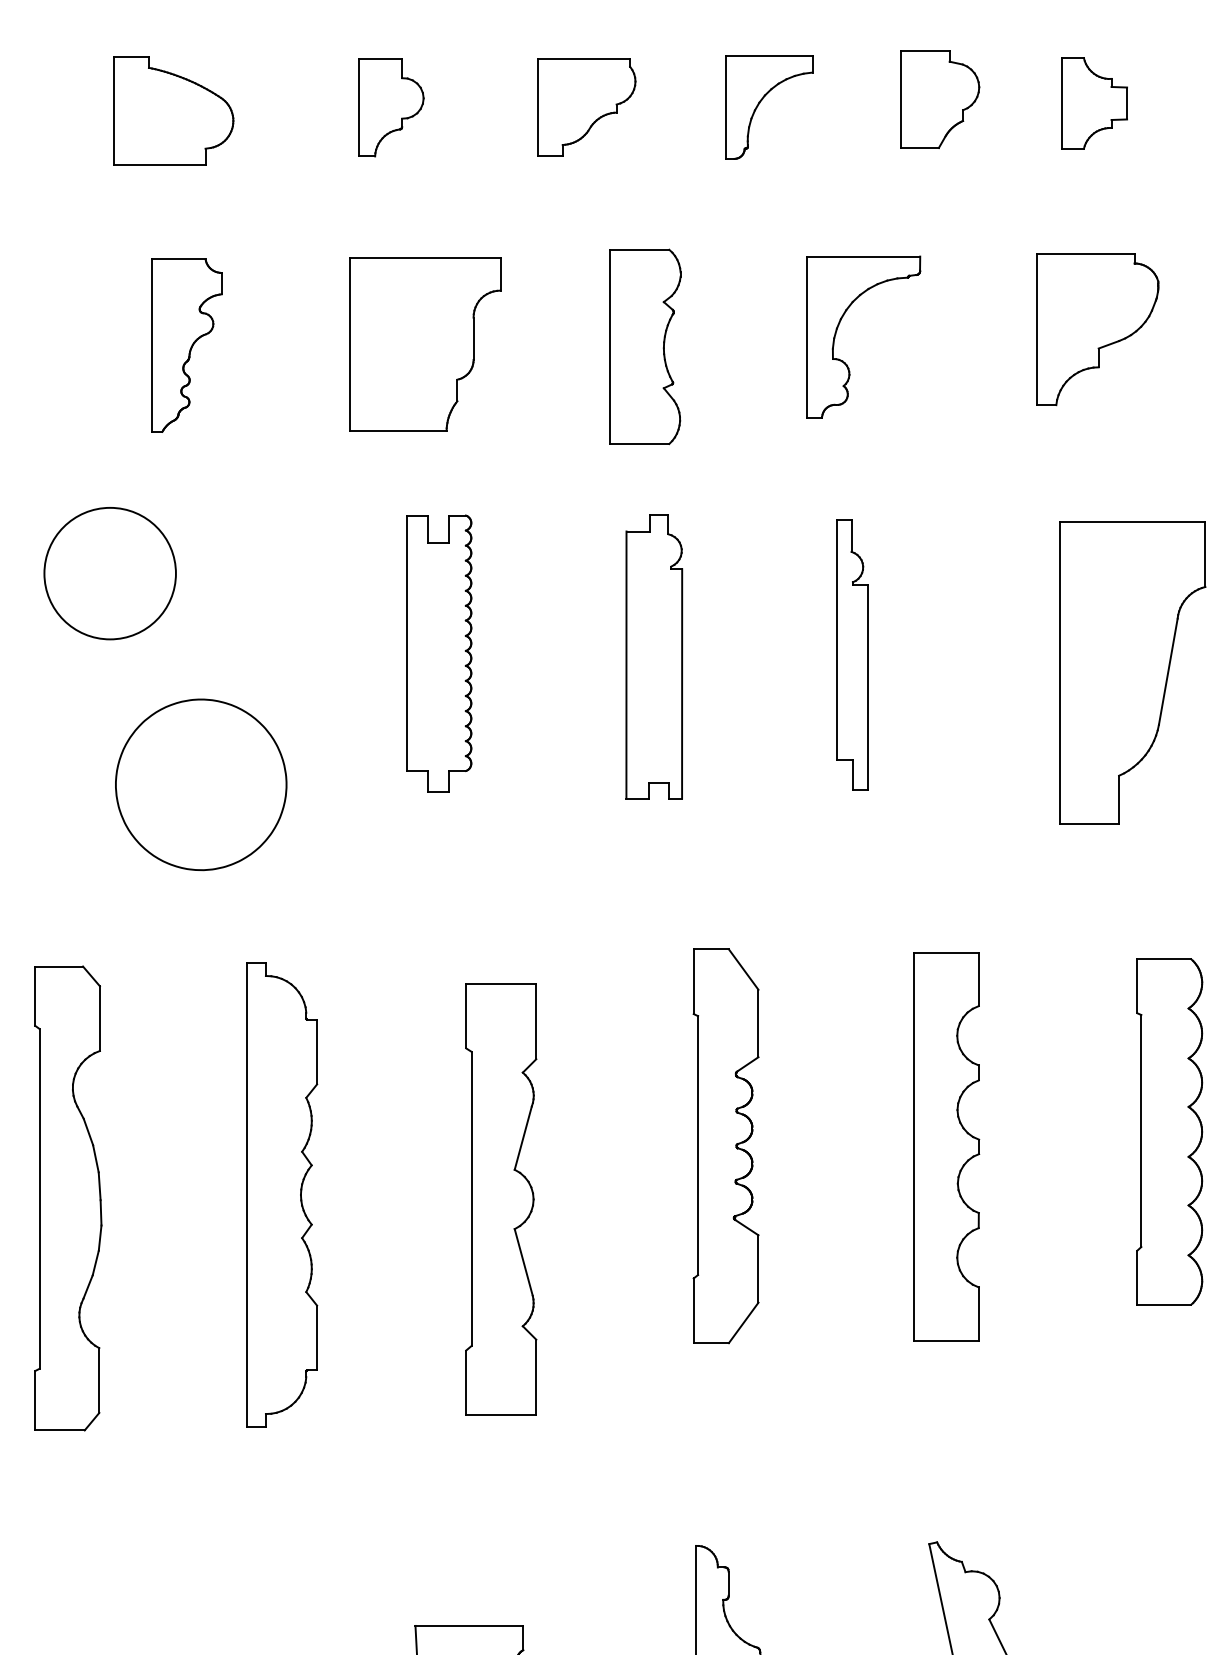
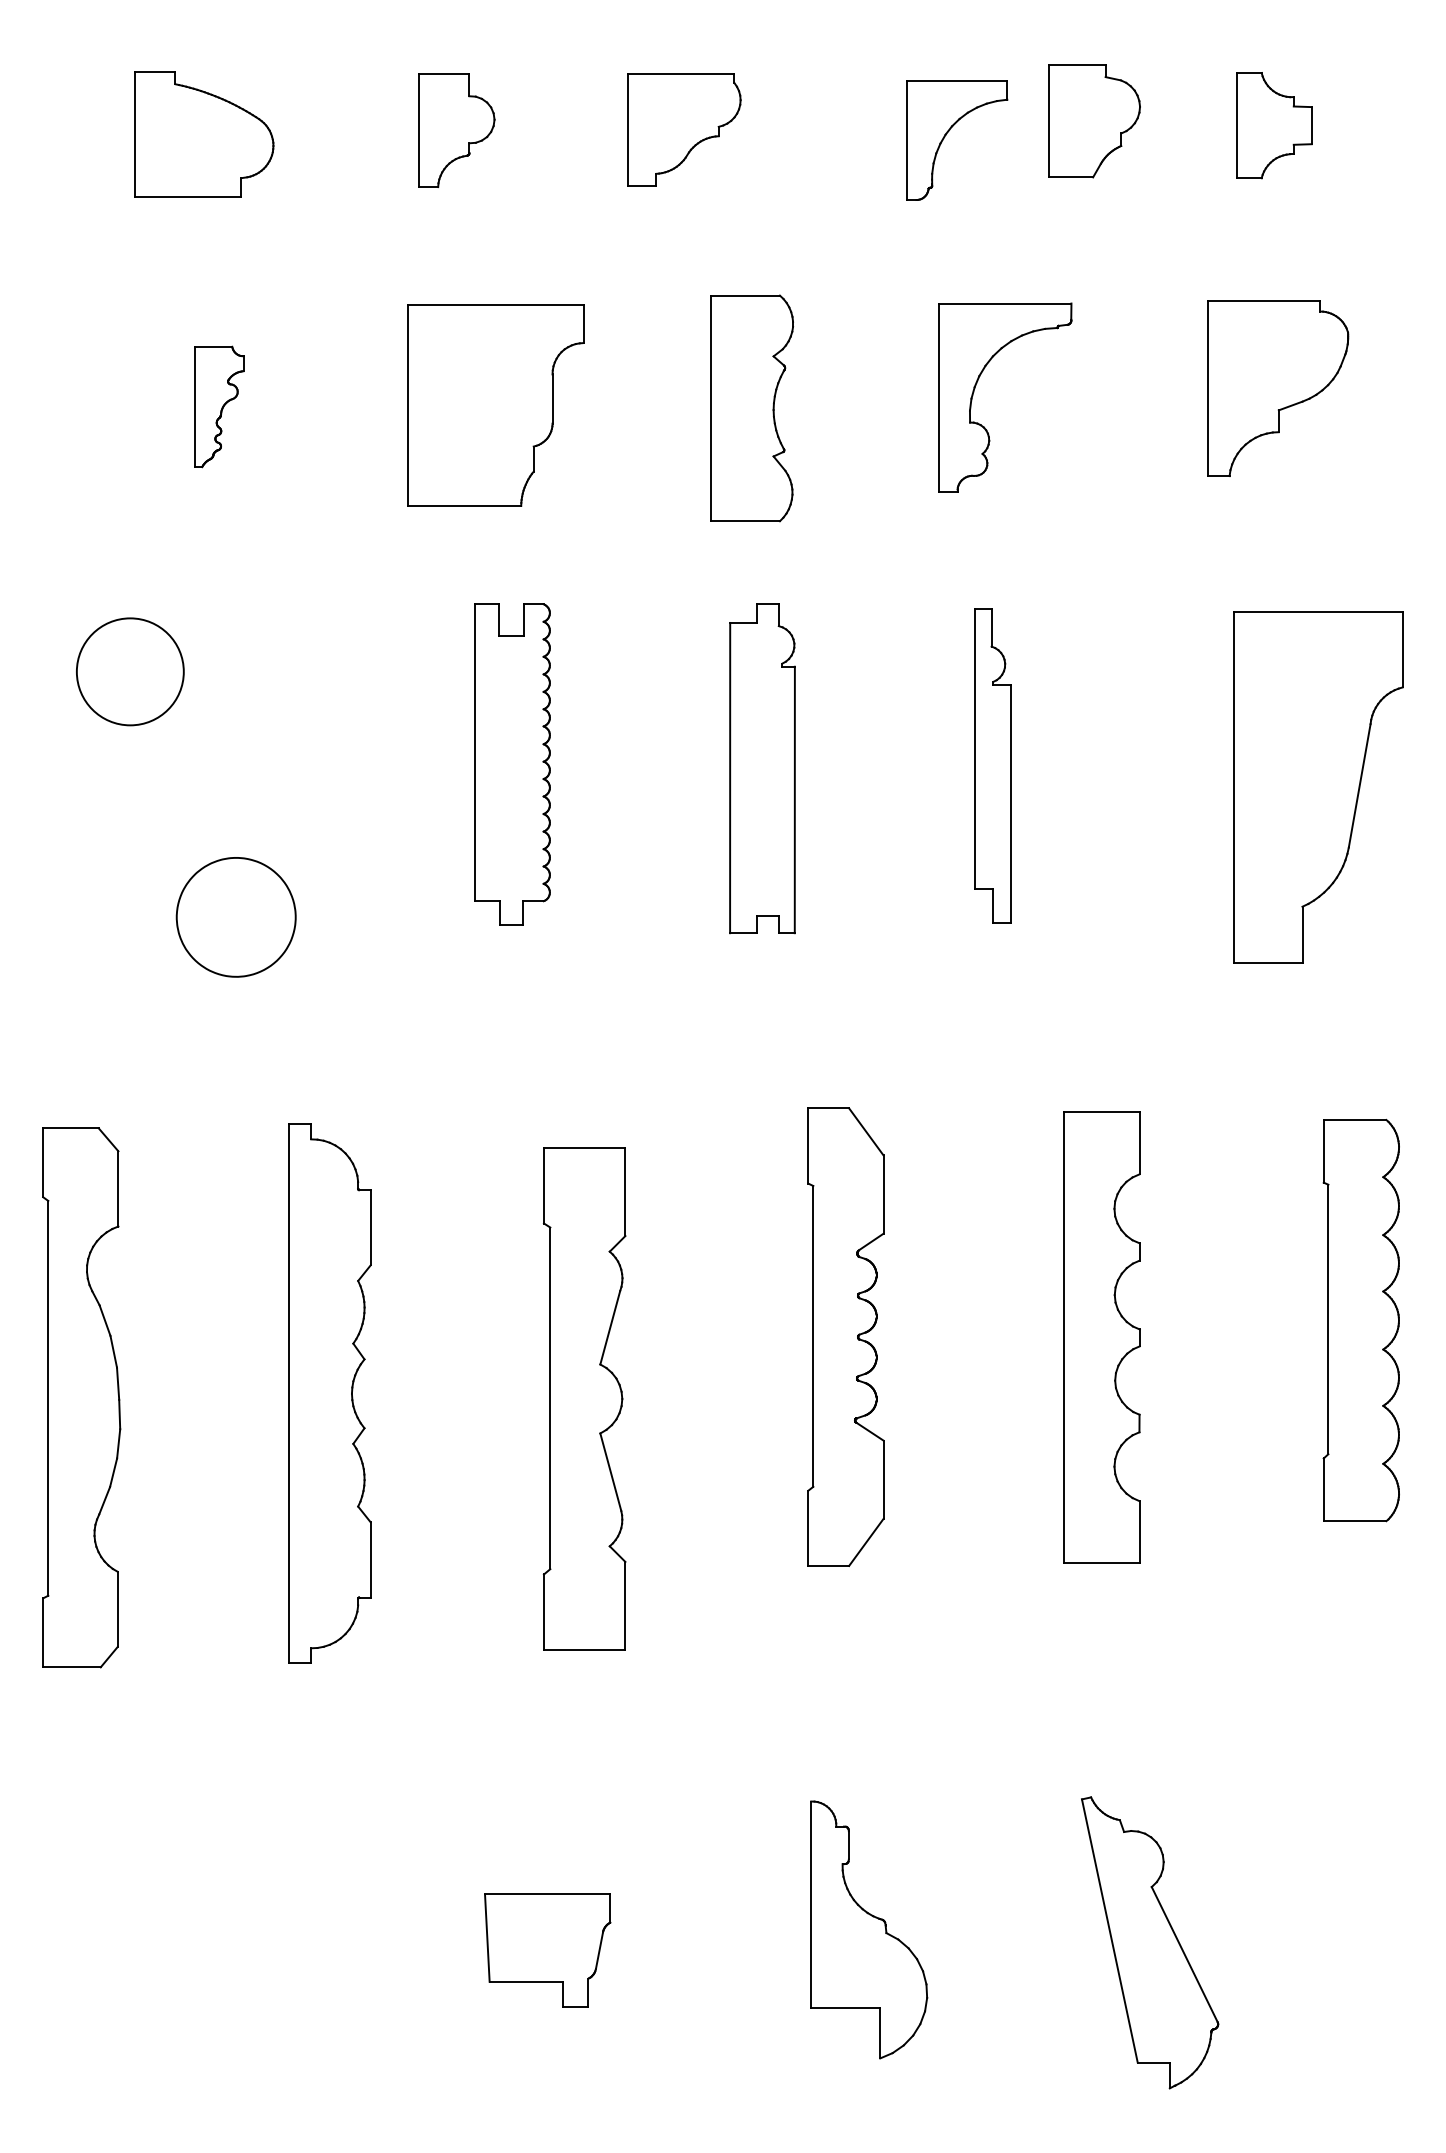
part: (762, 99) -> (949, 131), moved
part: (186, 345) -> (218, 406), size x0.6
circle: (109, 573) -> (129, 671), size x0.7
part: (201, 785) -> (236, 917), size x0.6

